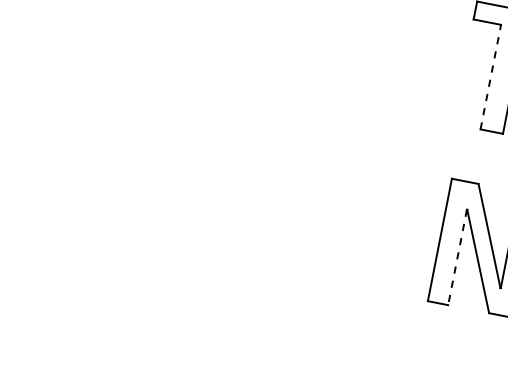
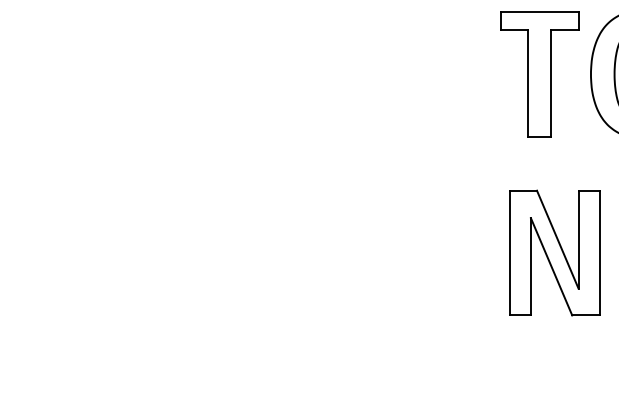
line: (490, 77) -> (528, 83), dashed -> solid
line: (457, 257) -> (530, 266), dashed -> solid

